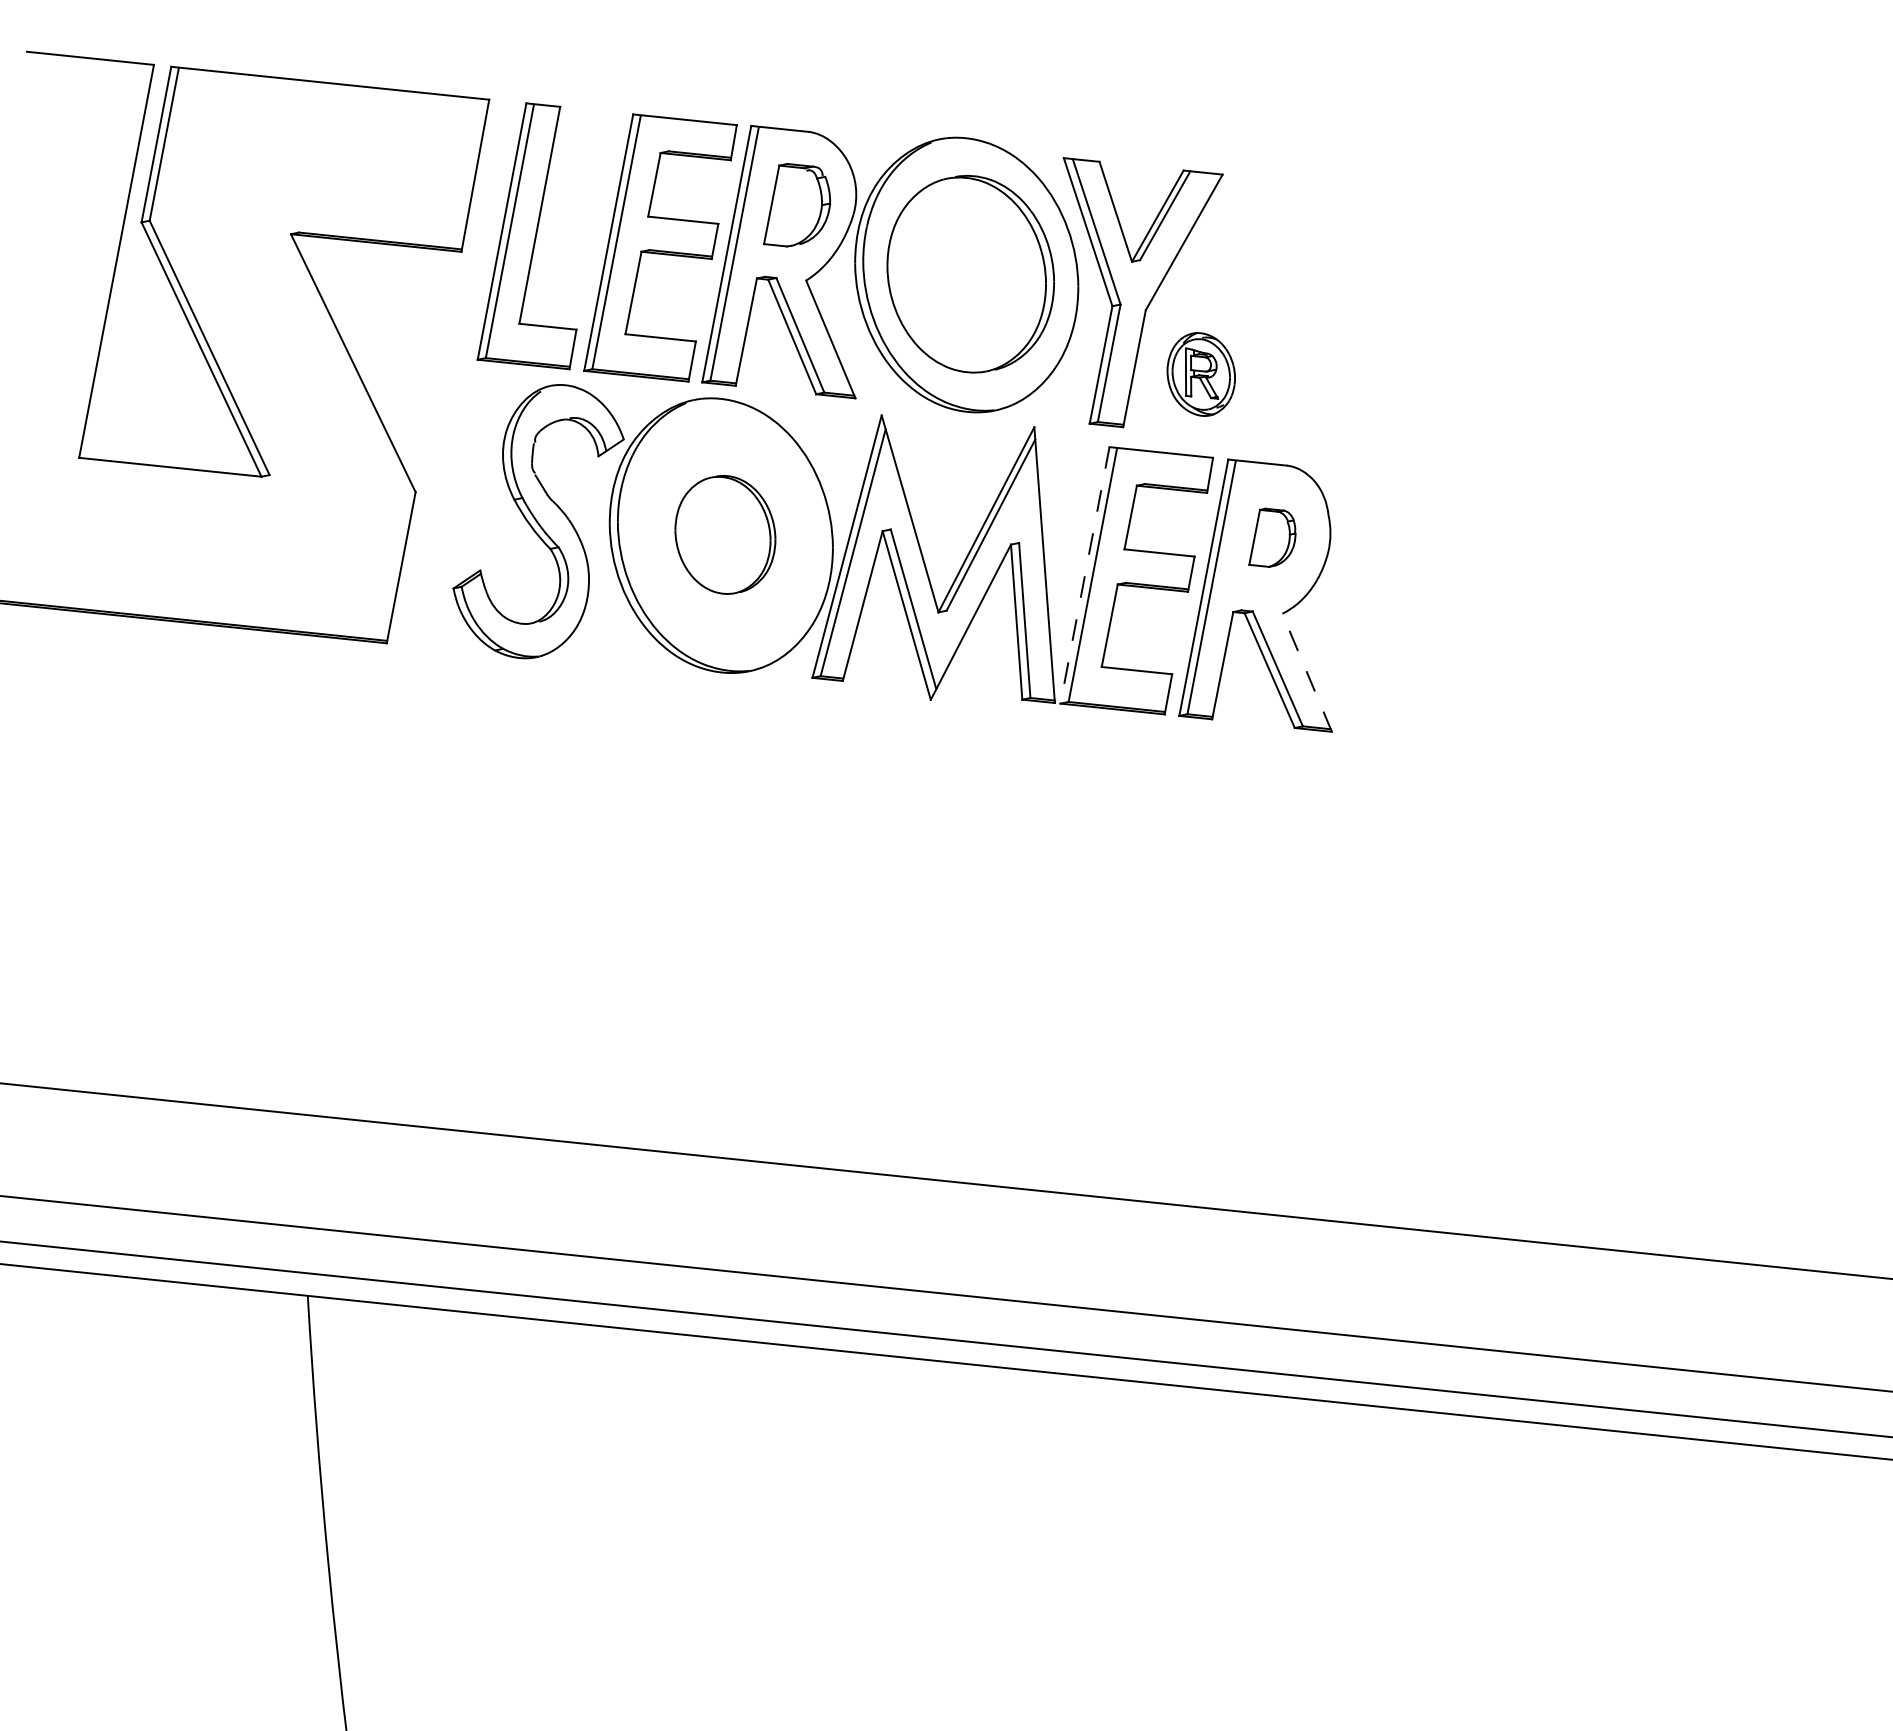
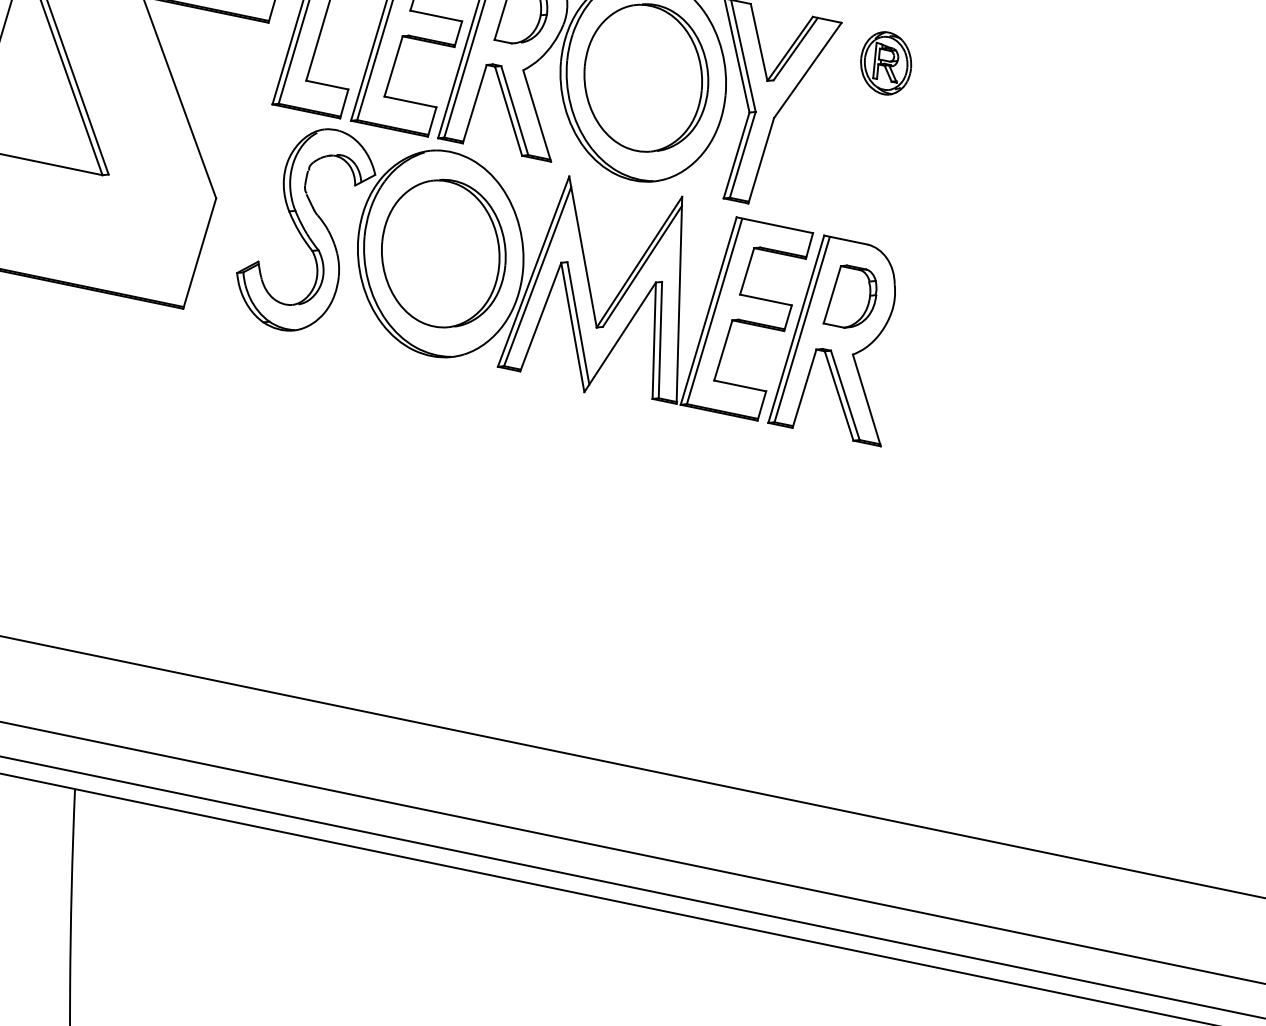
part: (1200, 374) -> (885, 63), moved
part: (725, 534) -> (443, 253), size x1.67
part: (1272, 537) -> (851, 297), size x1.43
line: (1085, 575) -> (709, 311), dashed -> solid
line: (1306, 672) -> (866, 400), dashed -> solid

